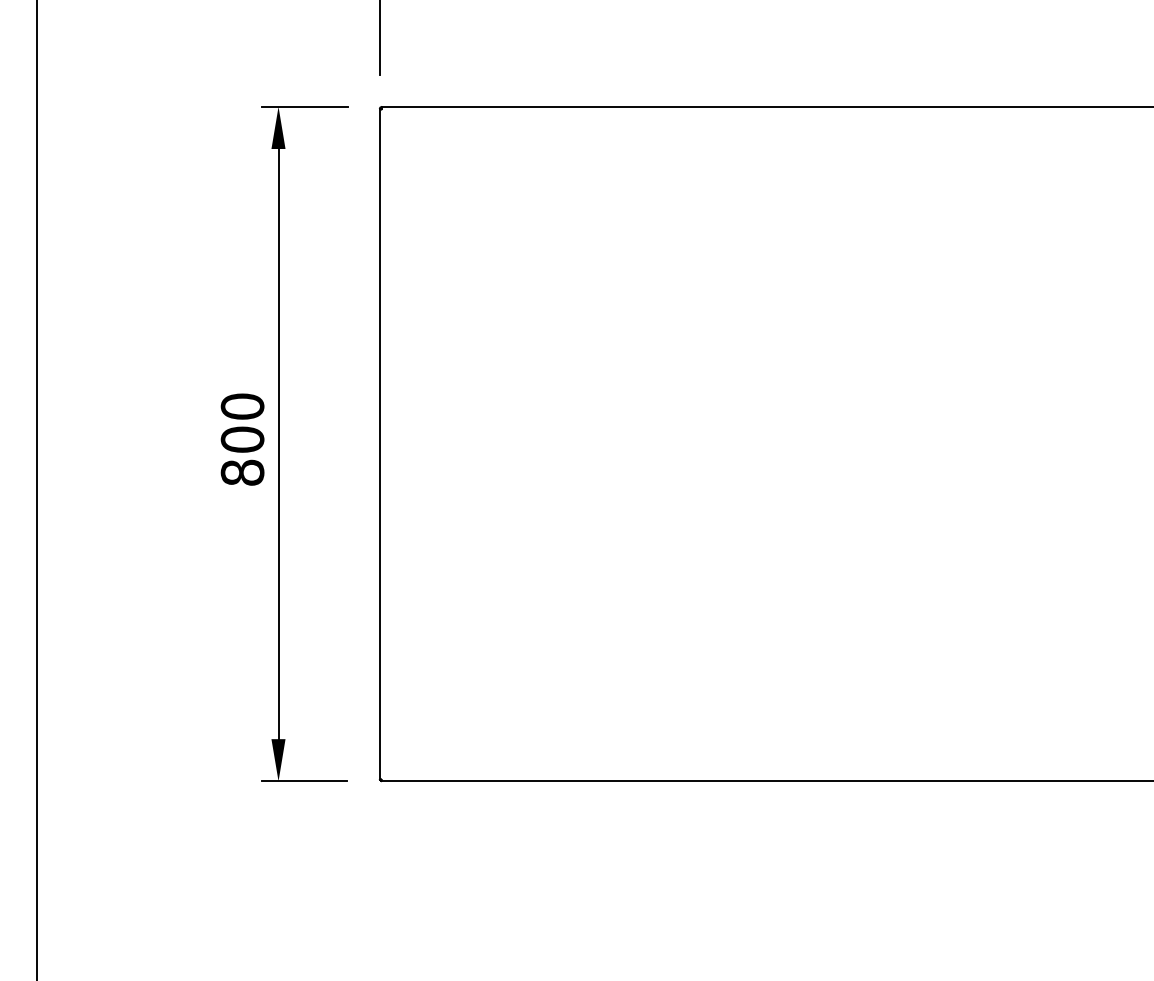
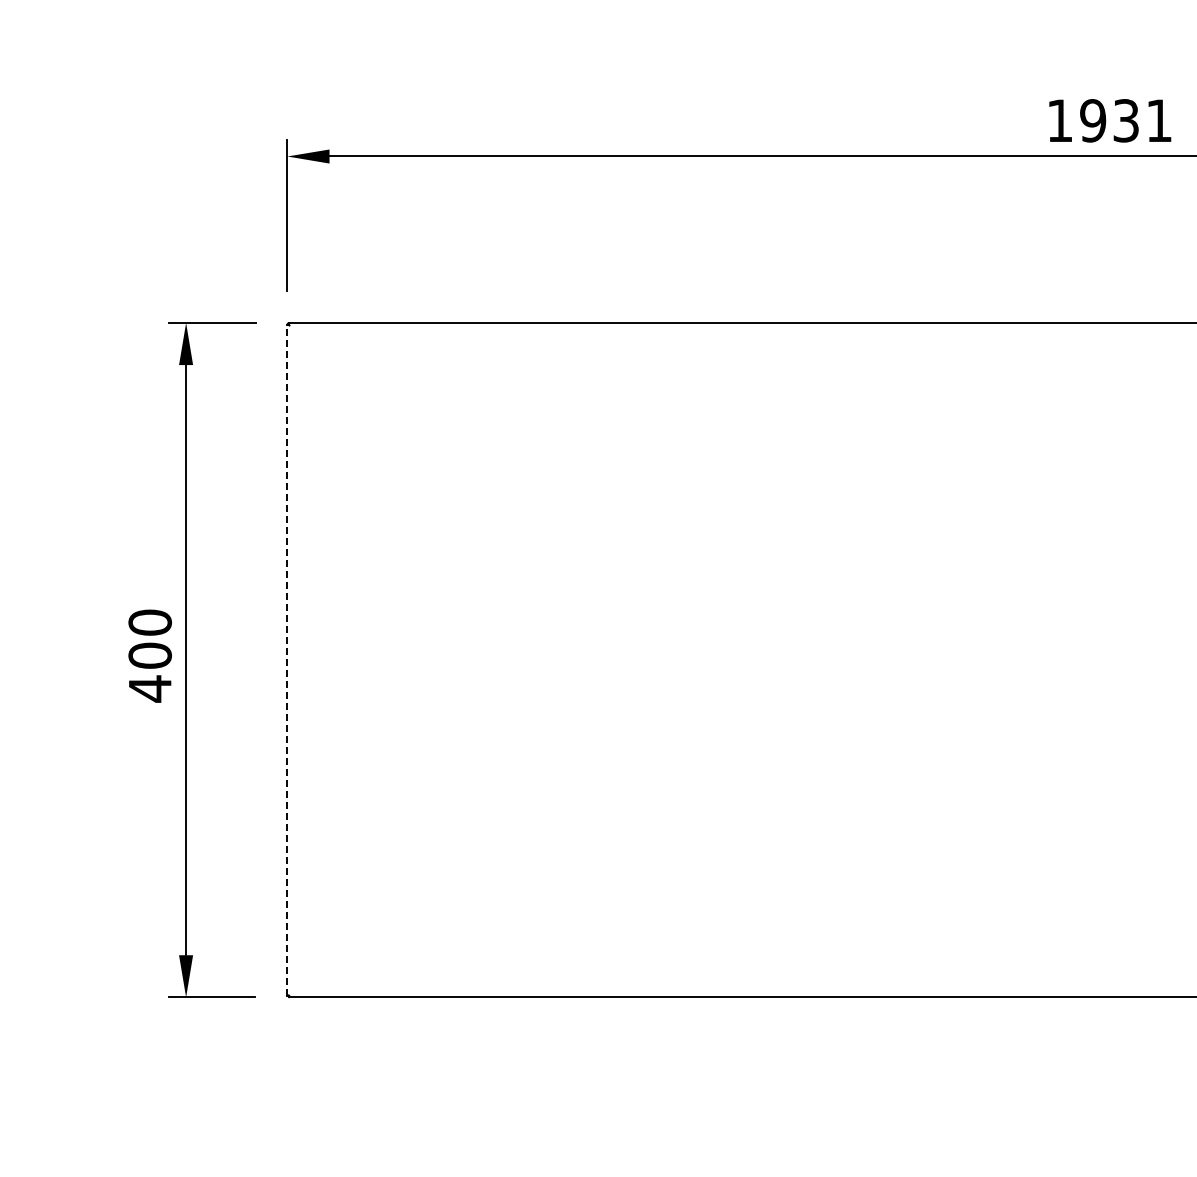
line: (379, 444) -> (287, 660), solid -> dashed
text: (241, 472) -> (149, 688), 800 -> 400

